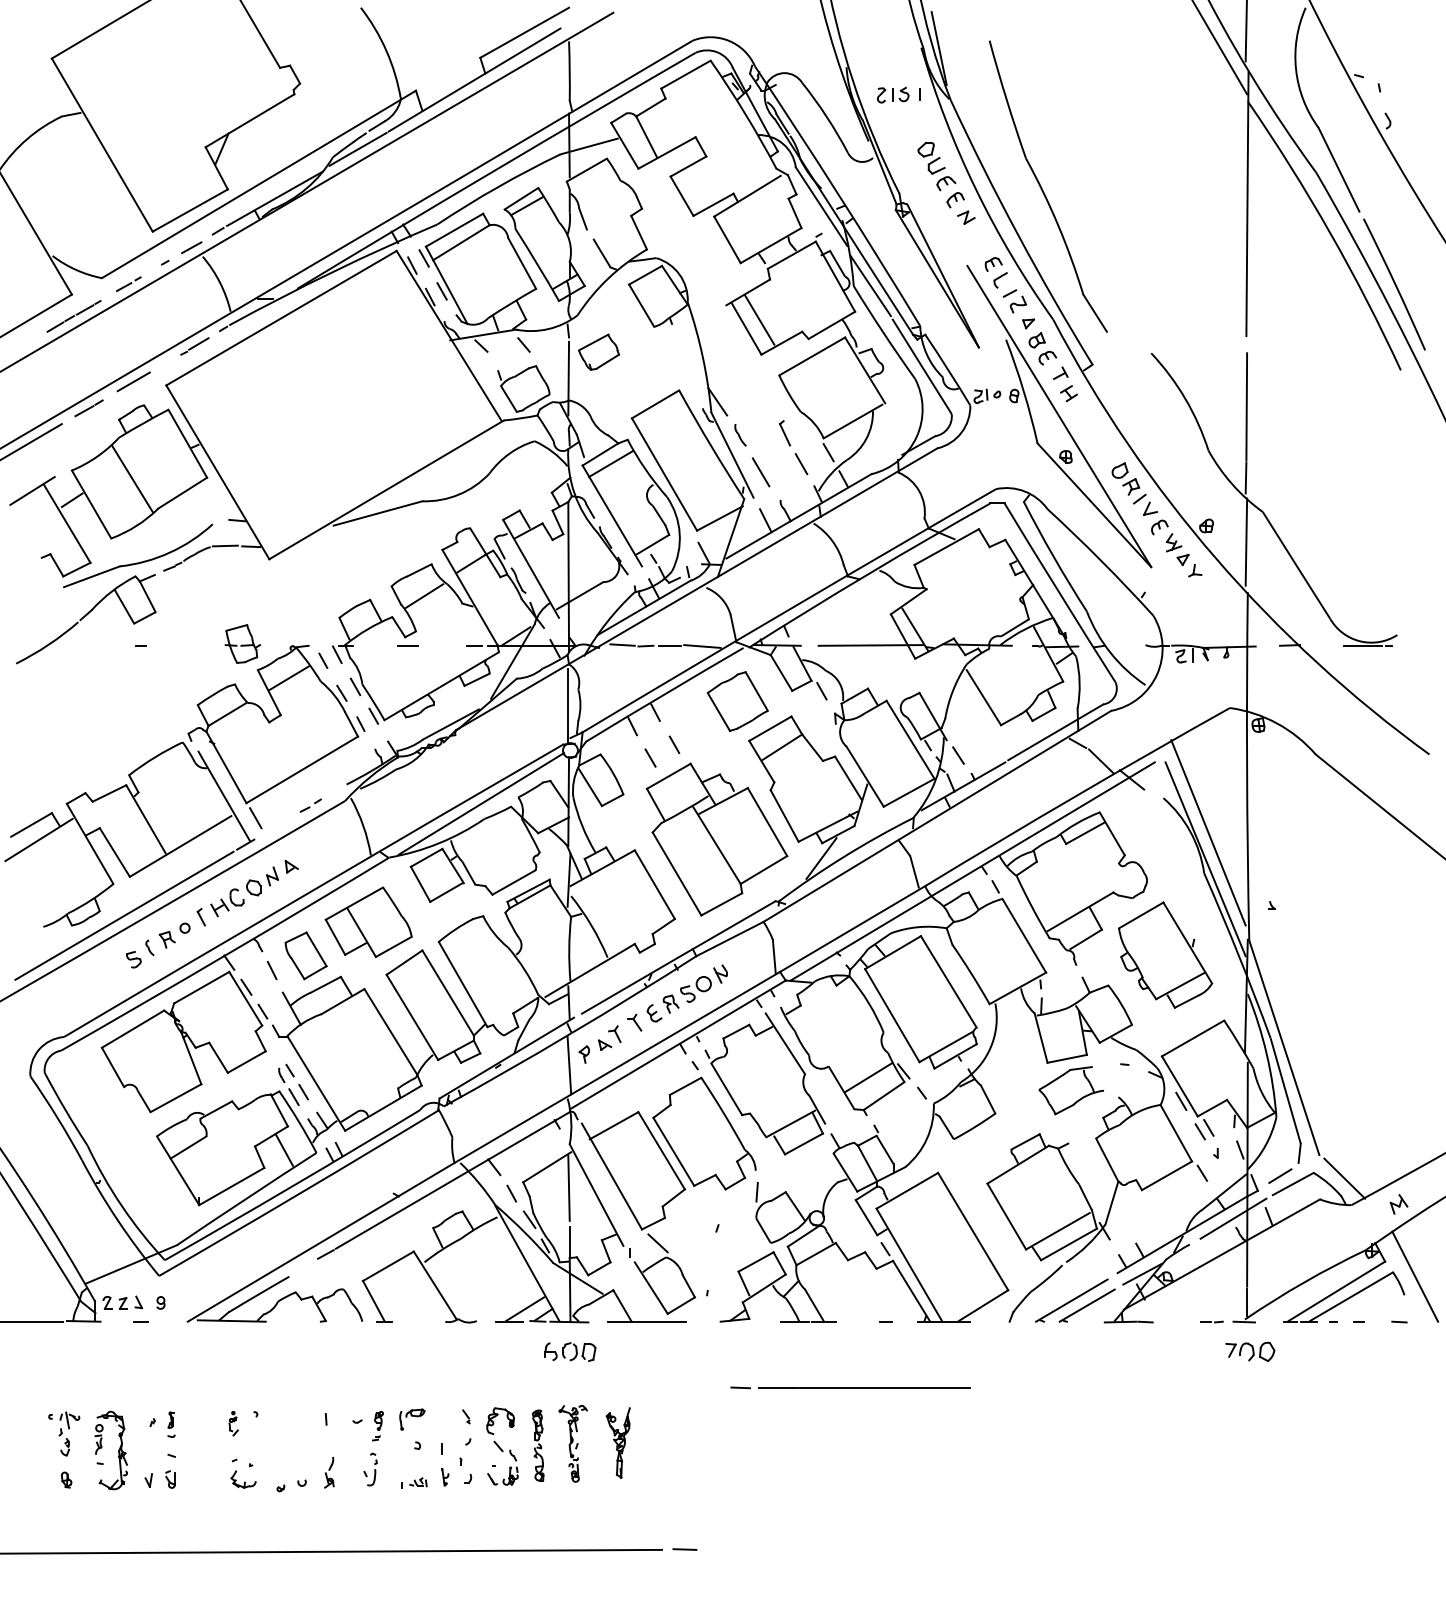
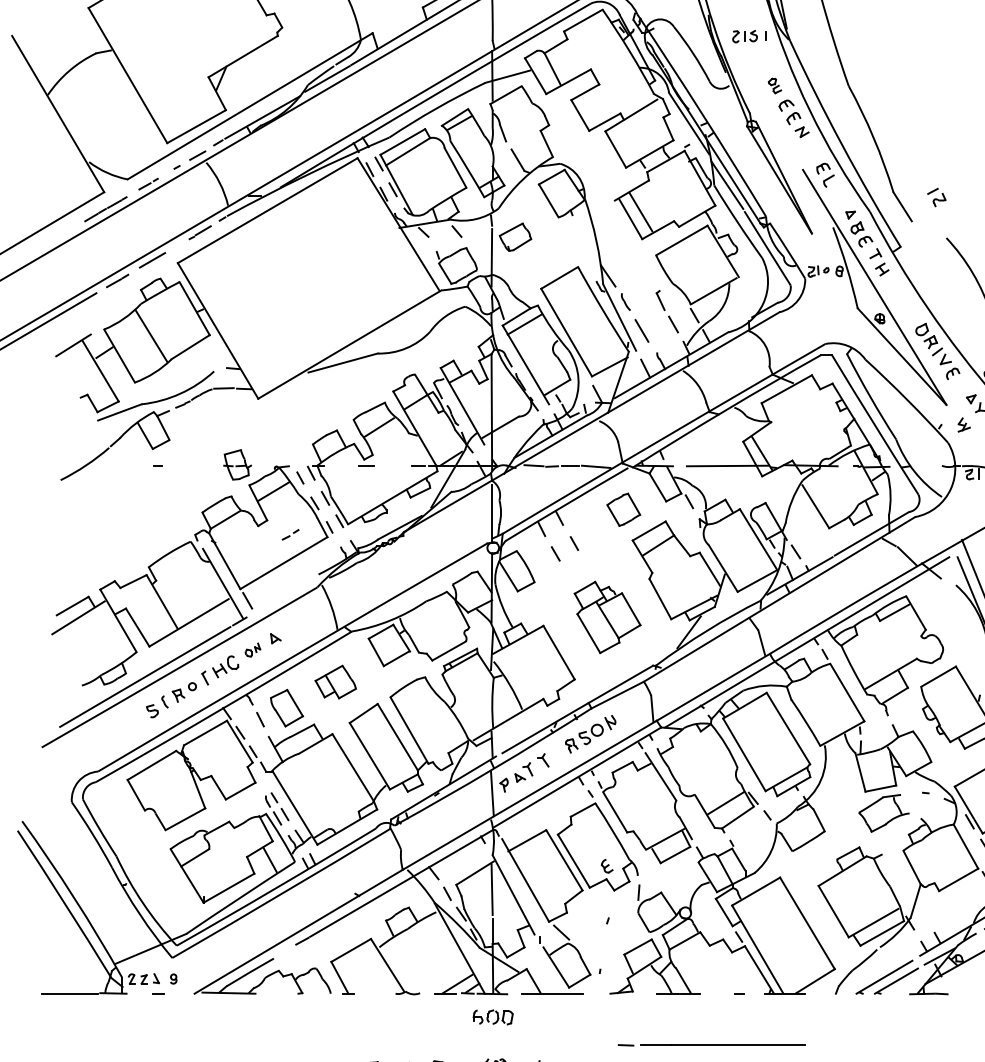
part: (931, 158) -> (774, 86), size x0.6
part: (1014, 301) -> (936, 197), moved
part: (1174, 542) -> (964, 424), moved
part: (737, 701) -> (623, 509), size x0.7
line: (481, 803) -> (423, 589), removed
part: (310, 805) -> (290, 534), moved
part: (716, 839) -> (607, 617), size x0.6
part: (262, 881) -> (252, 650), size x0.6
part: (368, 922) -> (335, 682), size x0.6
part: (654, 1013) -> (607, 866), moved

